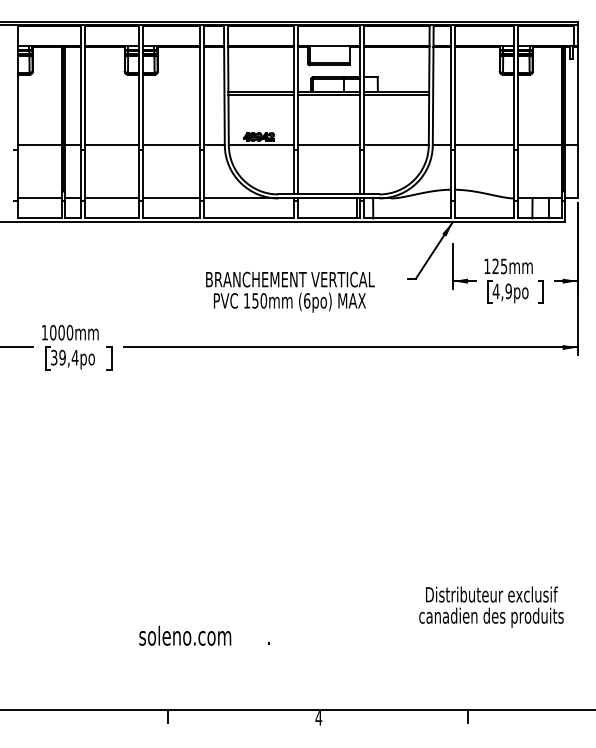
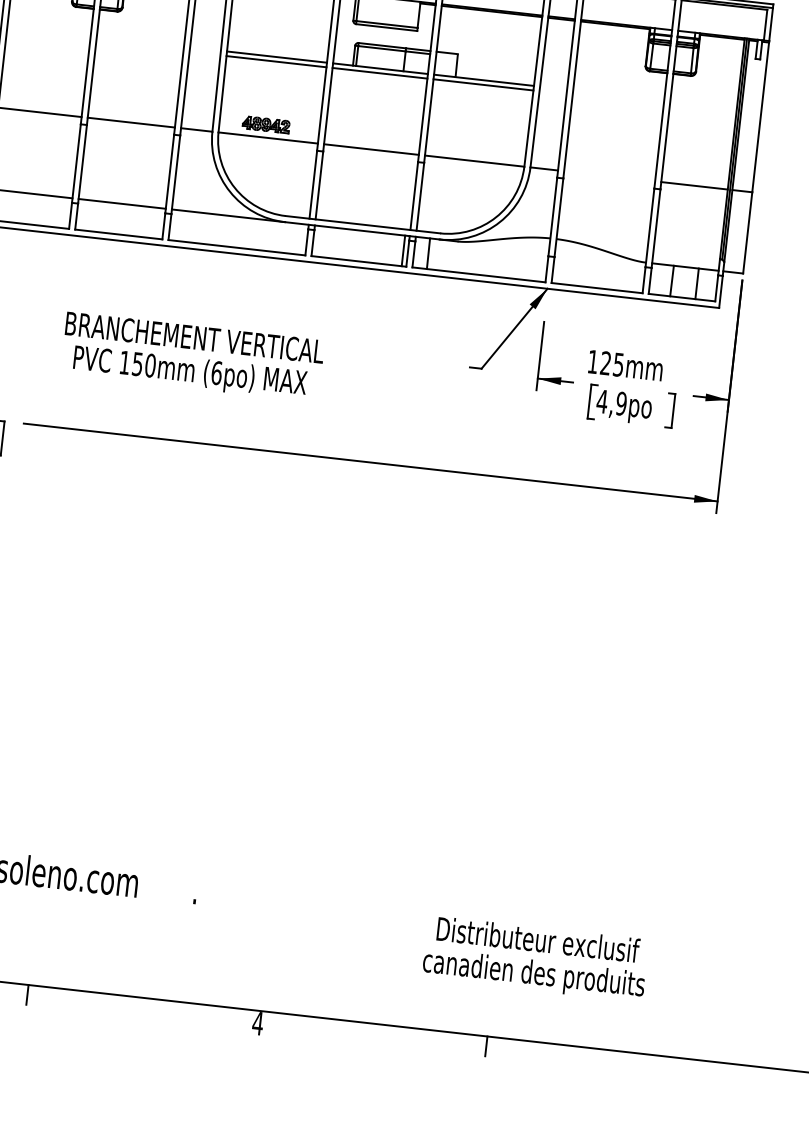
line: (484, 145) -> (609, 176), removed
text: (290, 291) -> (192, 355), moved
text: (491, 606) -> (535, 957), moved

